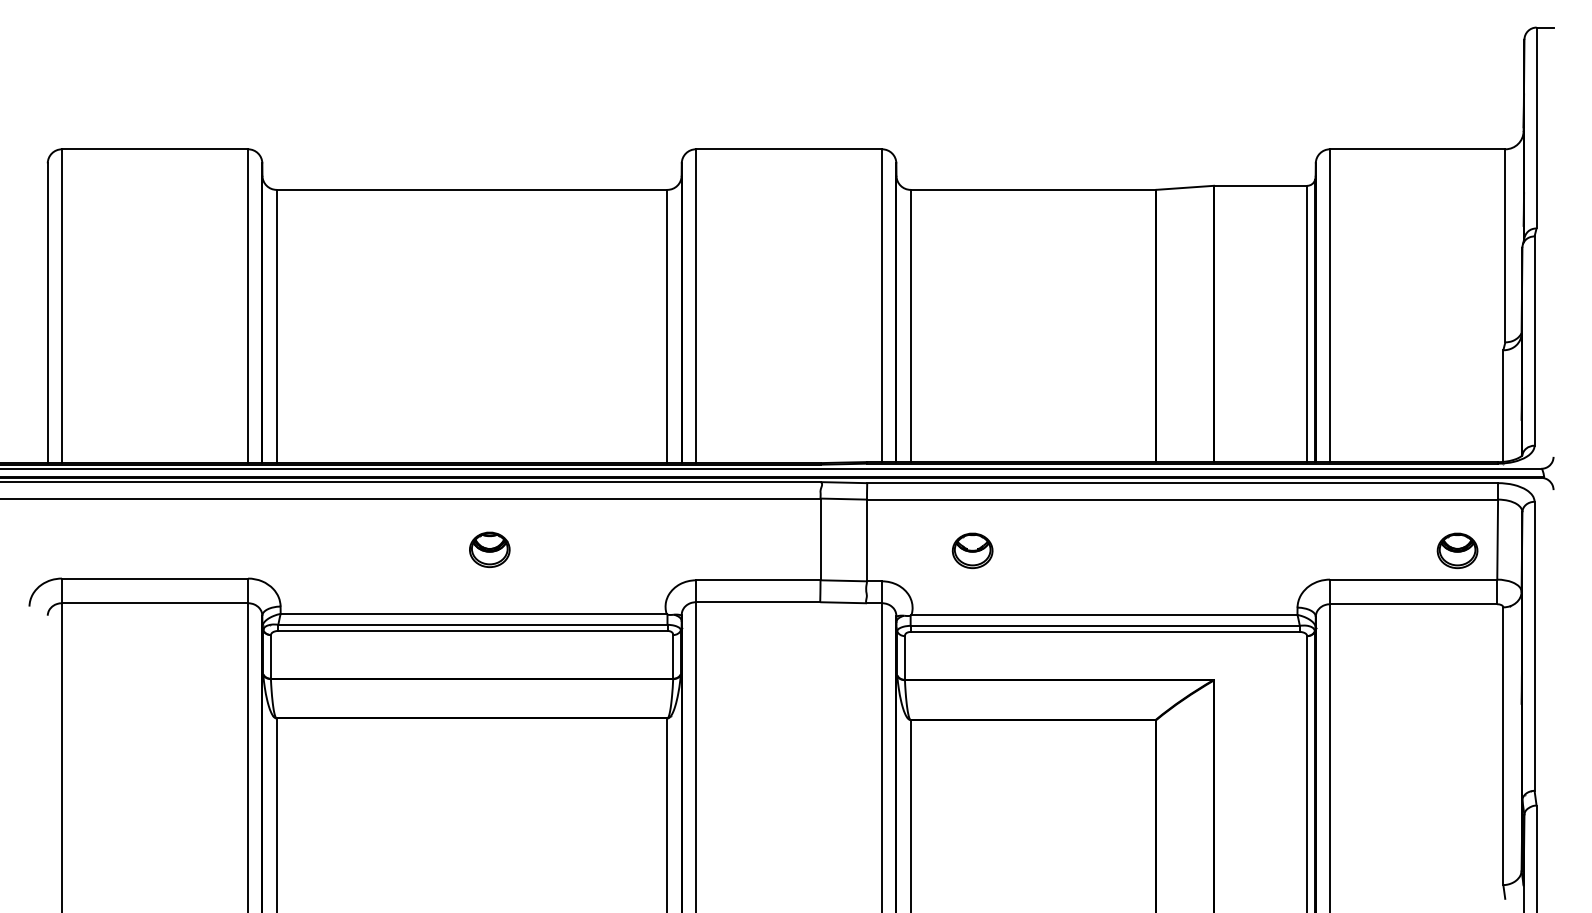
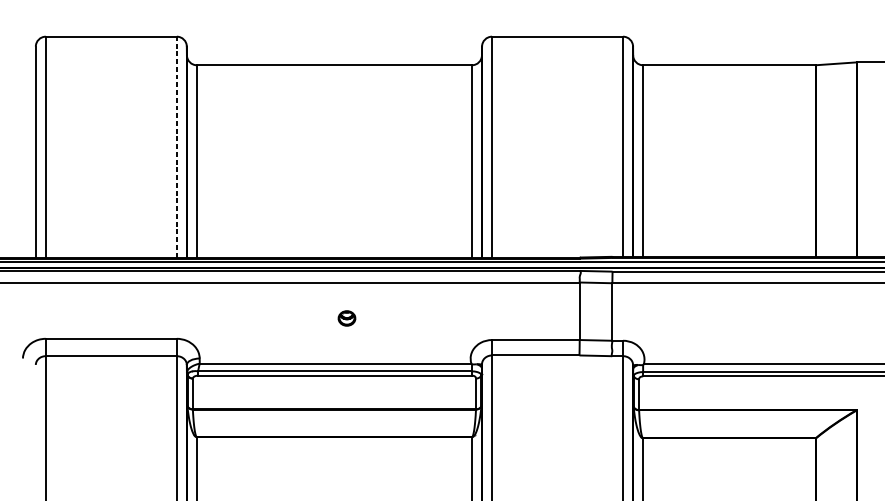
line: (248, 306) -> (177, 147), solid -> dashed
part: (489, 549) -> (346, 318), size x0.6
part: (972, 550) -> (686, 319), removed

